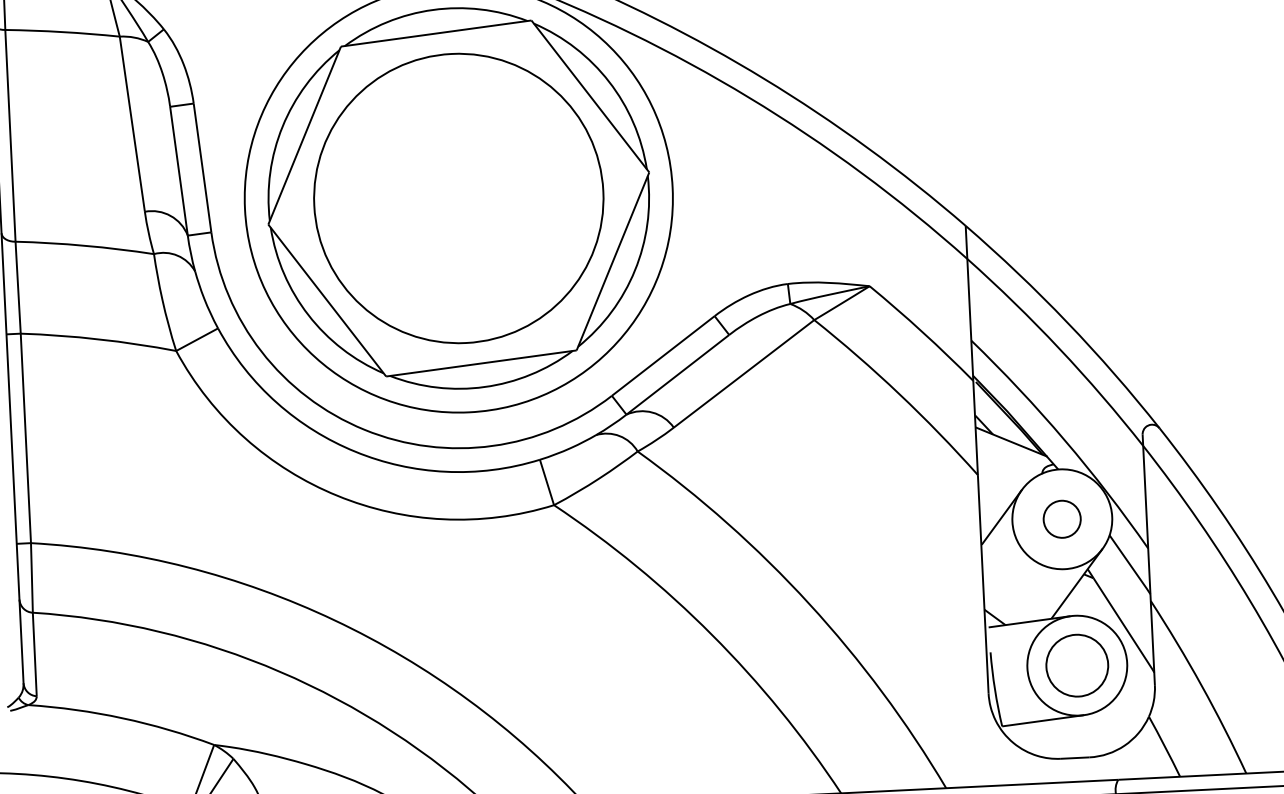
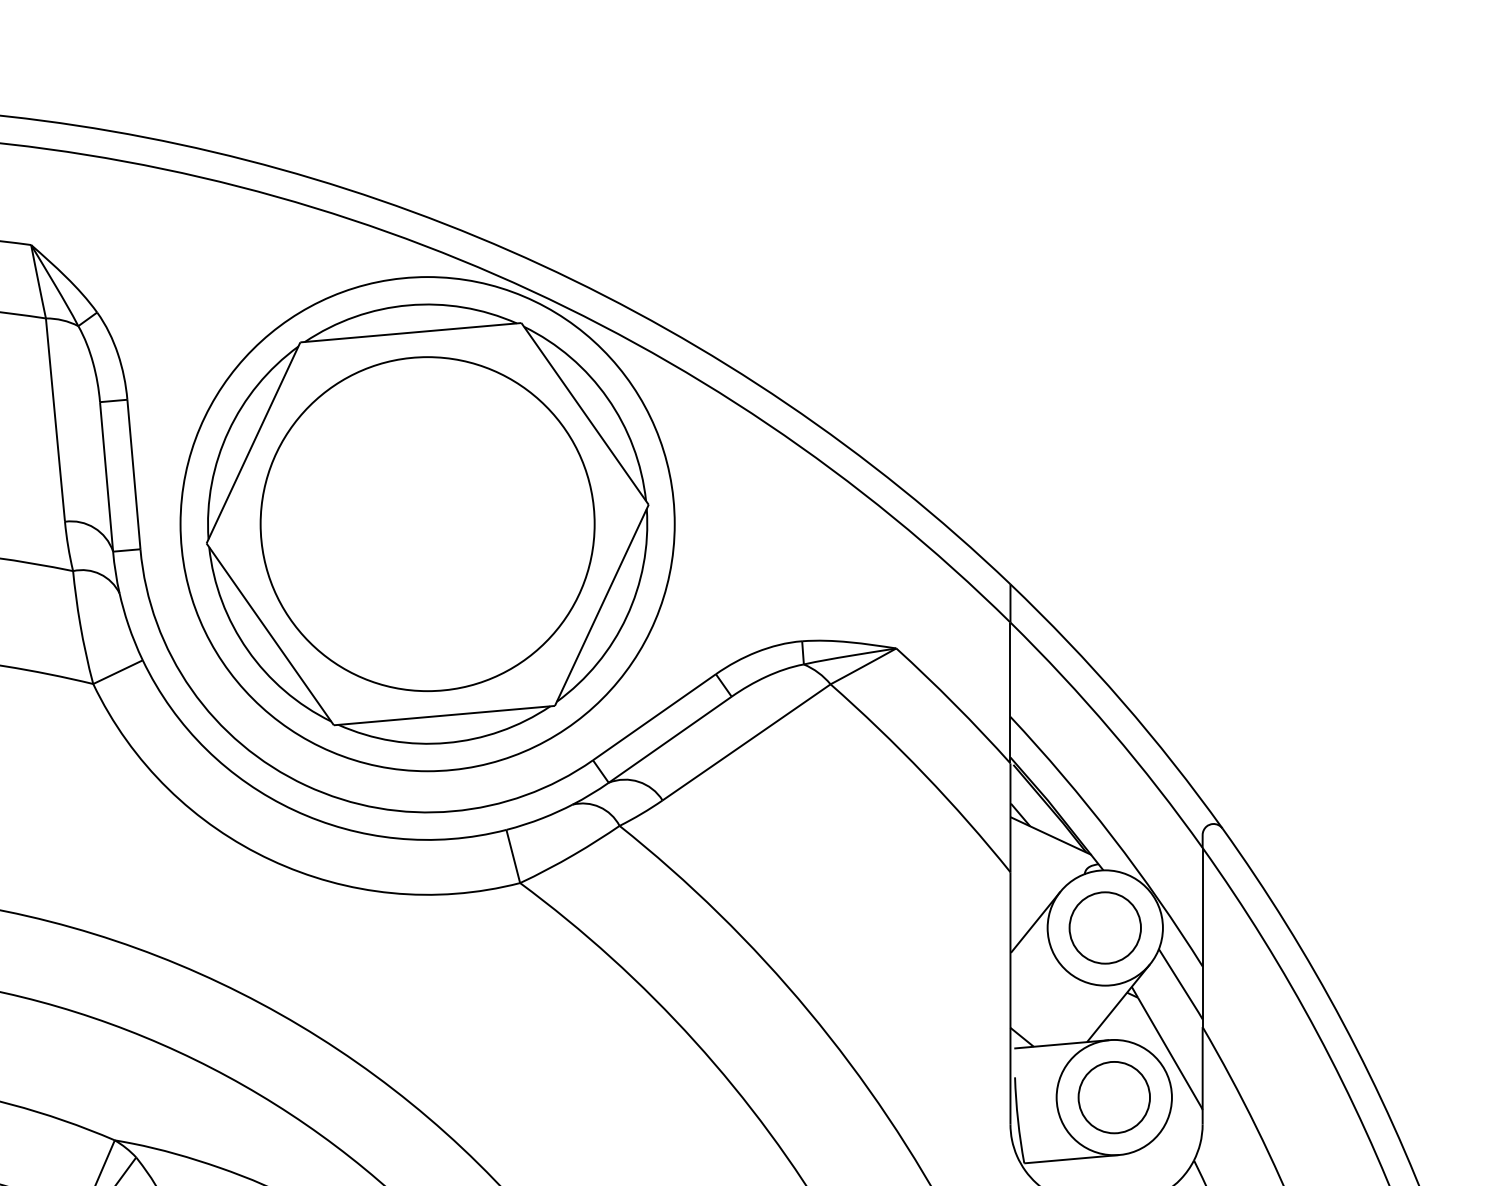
part: (1061, 518) -> (1104, 927), size x1.67

